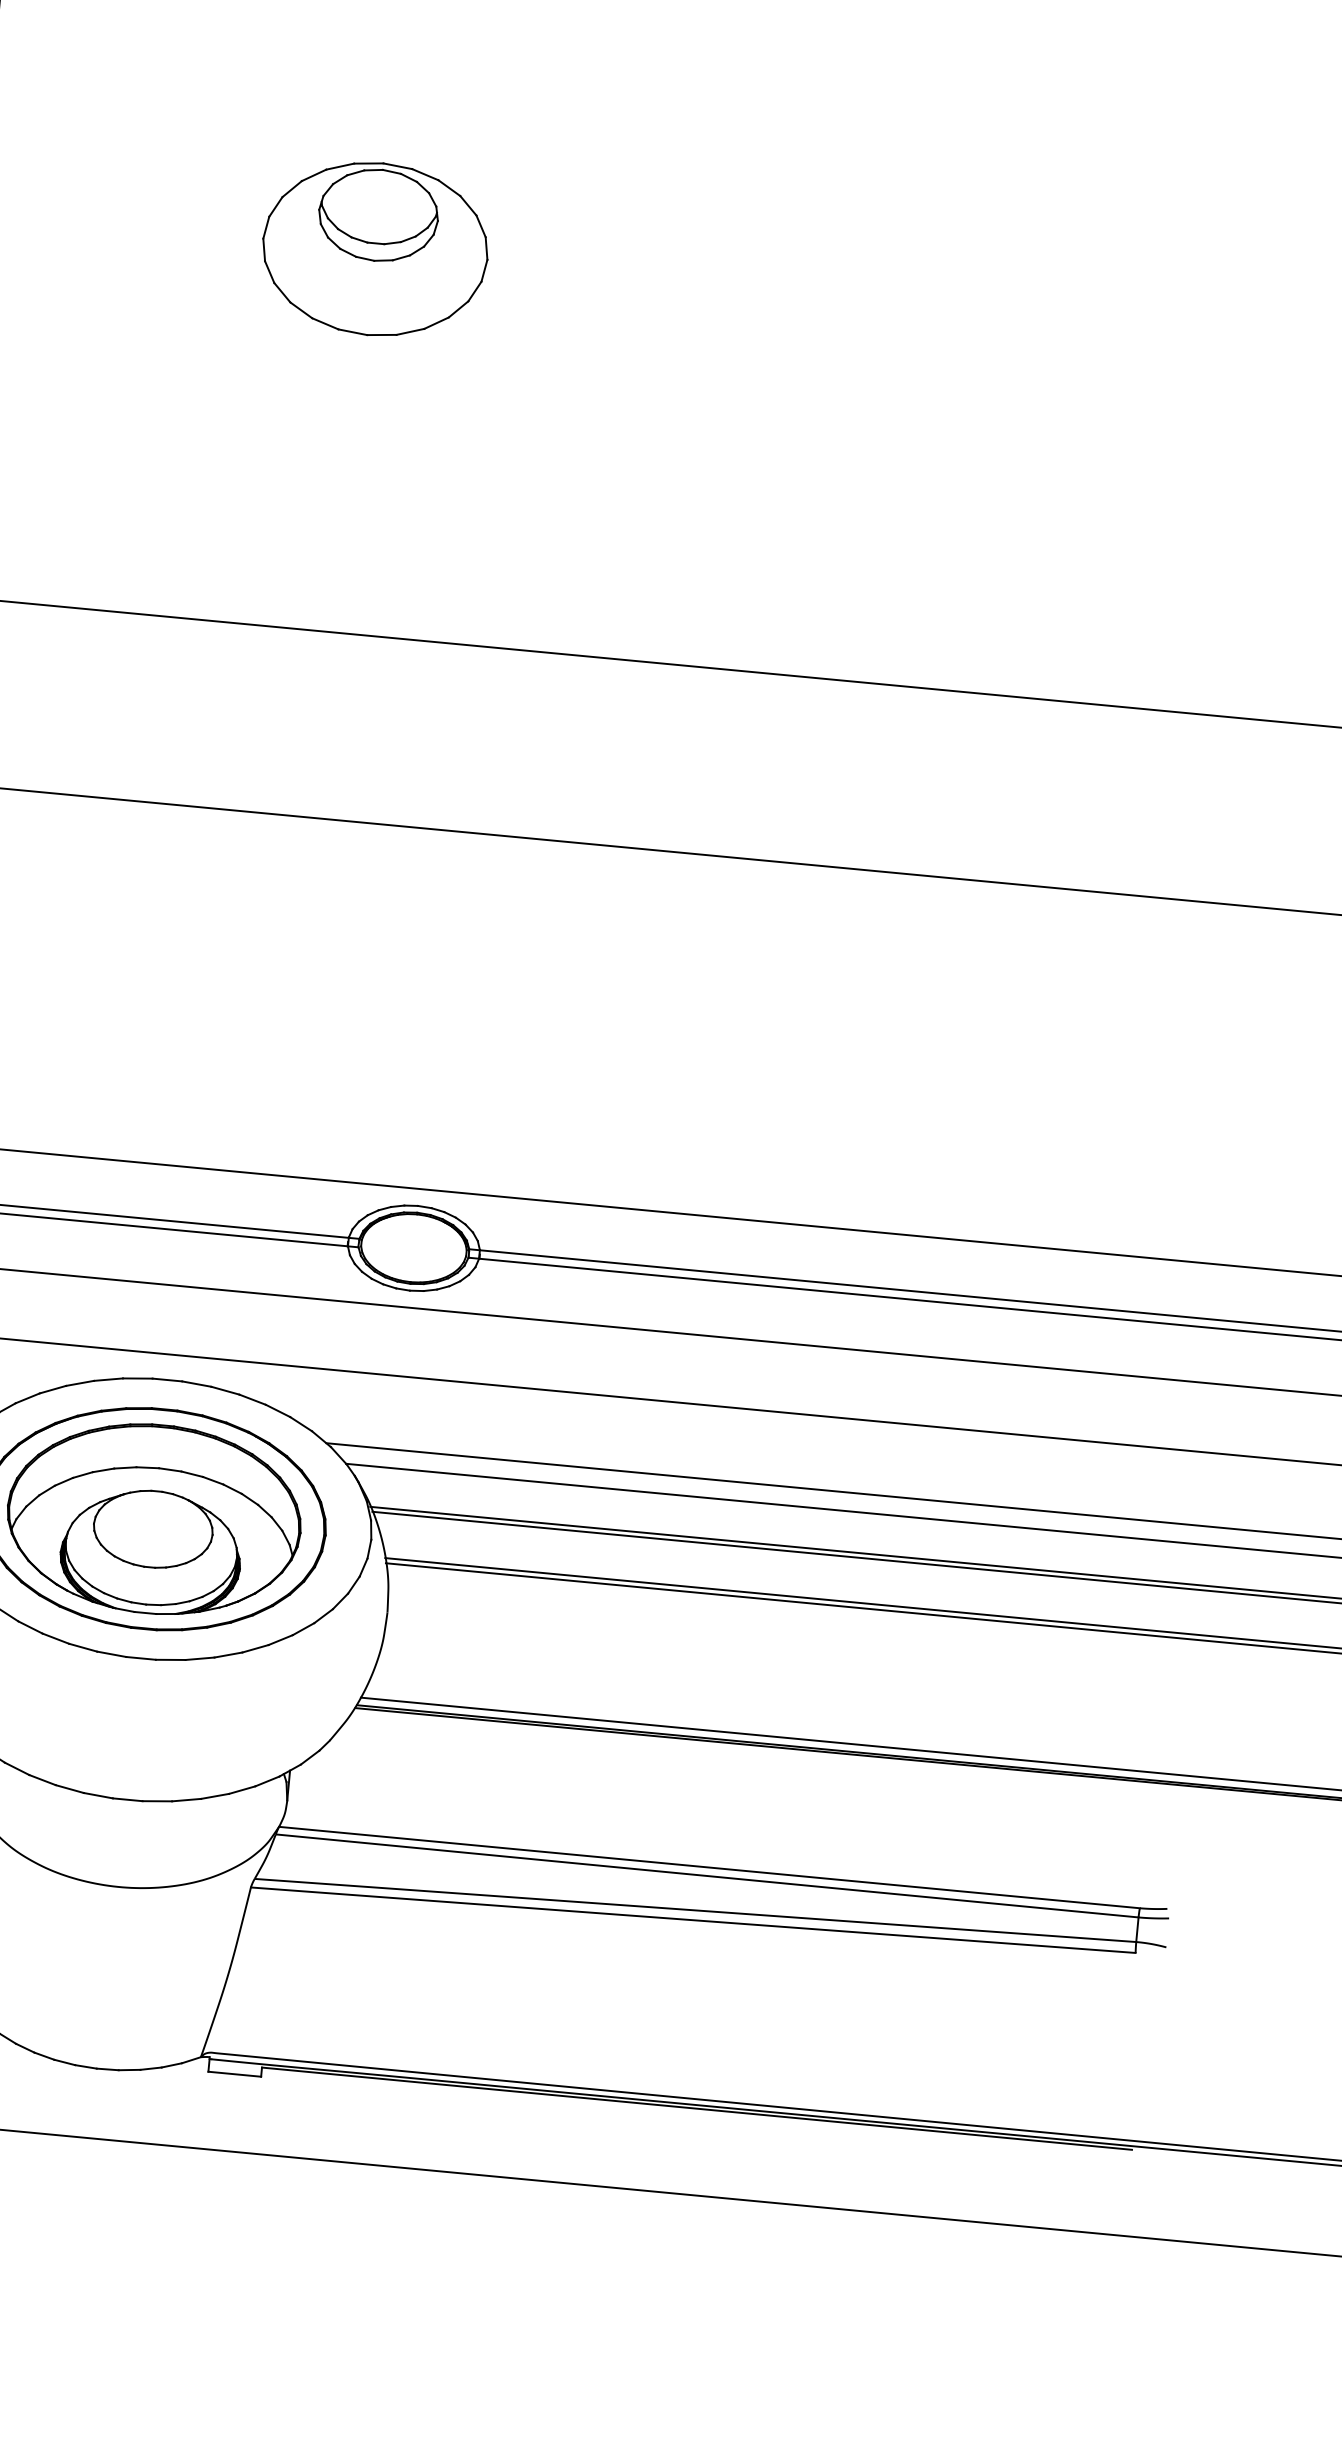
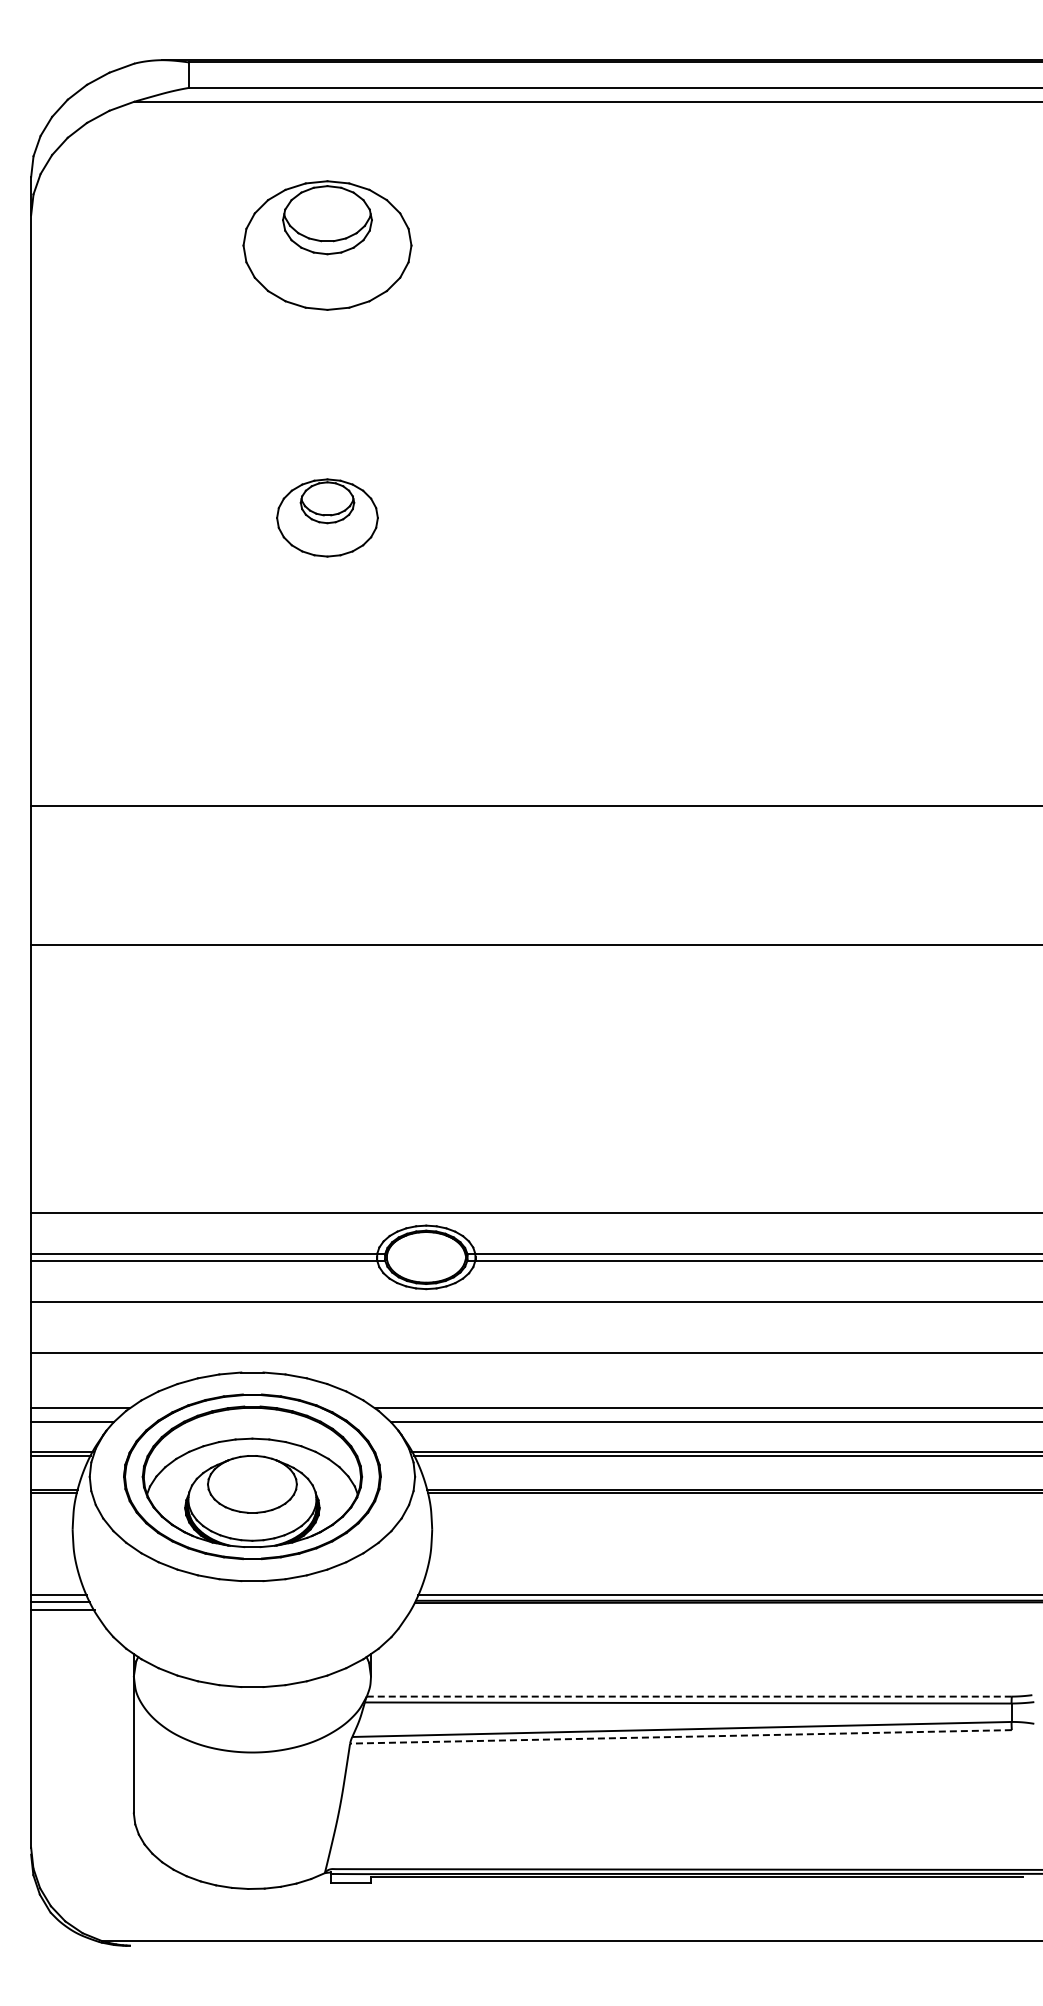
part: (375, 248) -> (327, 517), size x0.6
line: (709, 1867) -> (689, 1696), solid -> dashed
line: (692, 1919) -> (680, 1736), solid -> dashed

